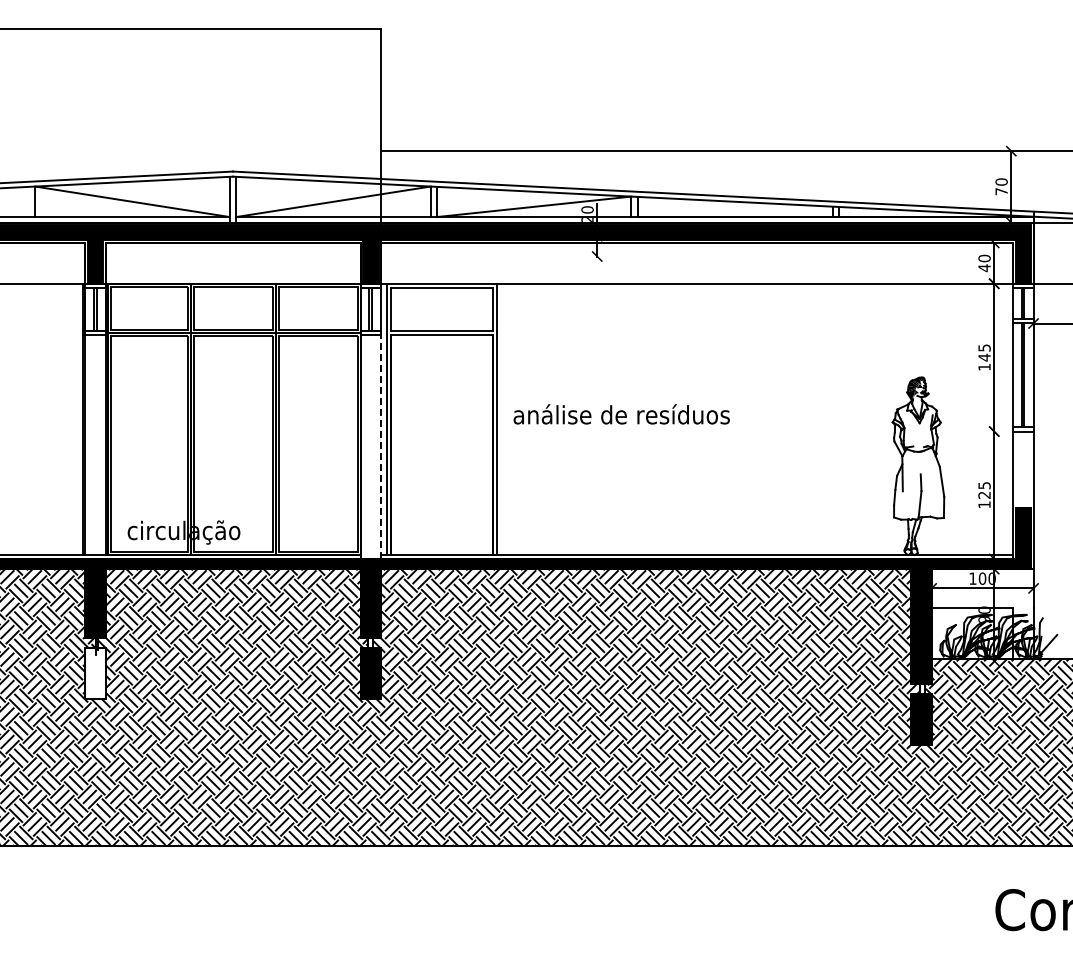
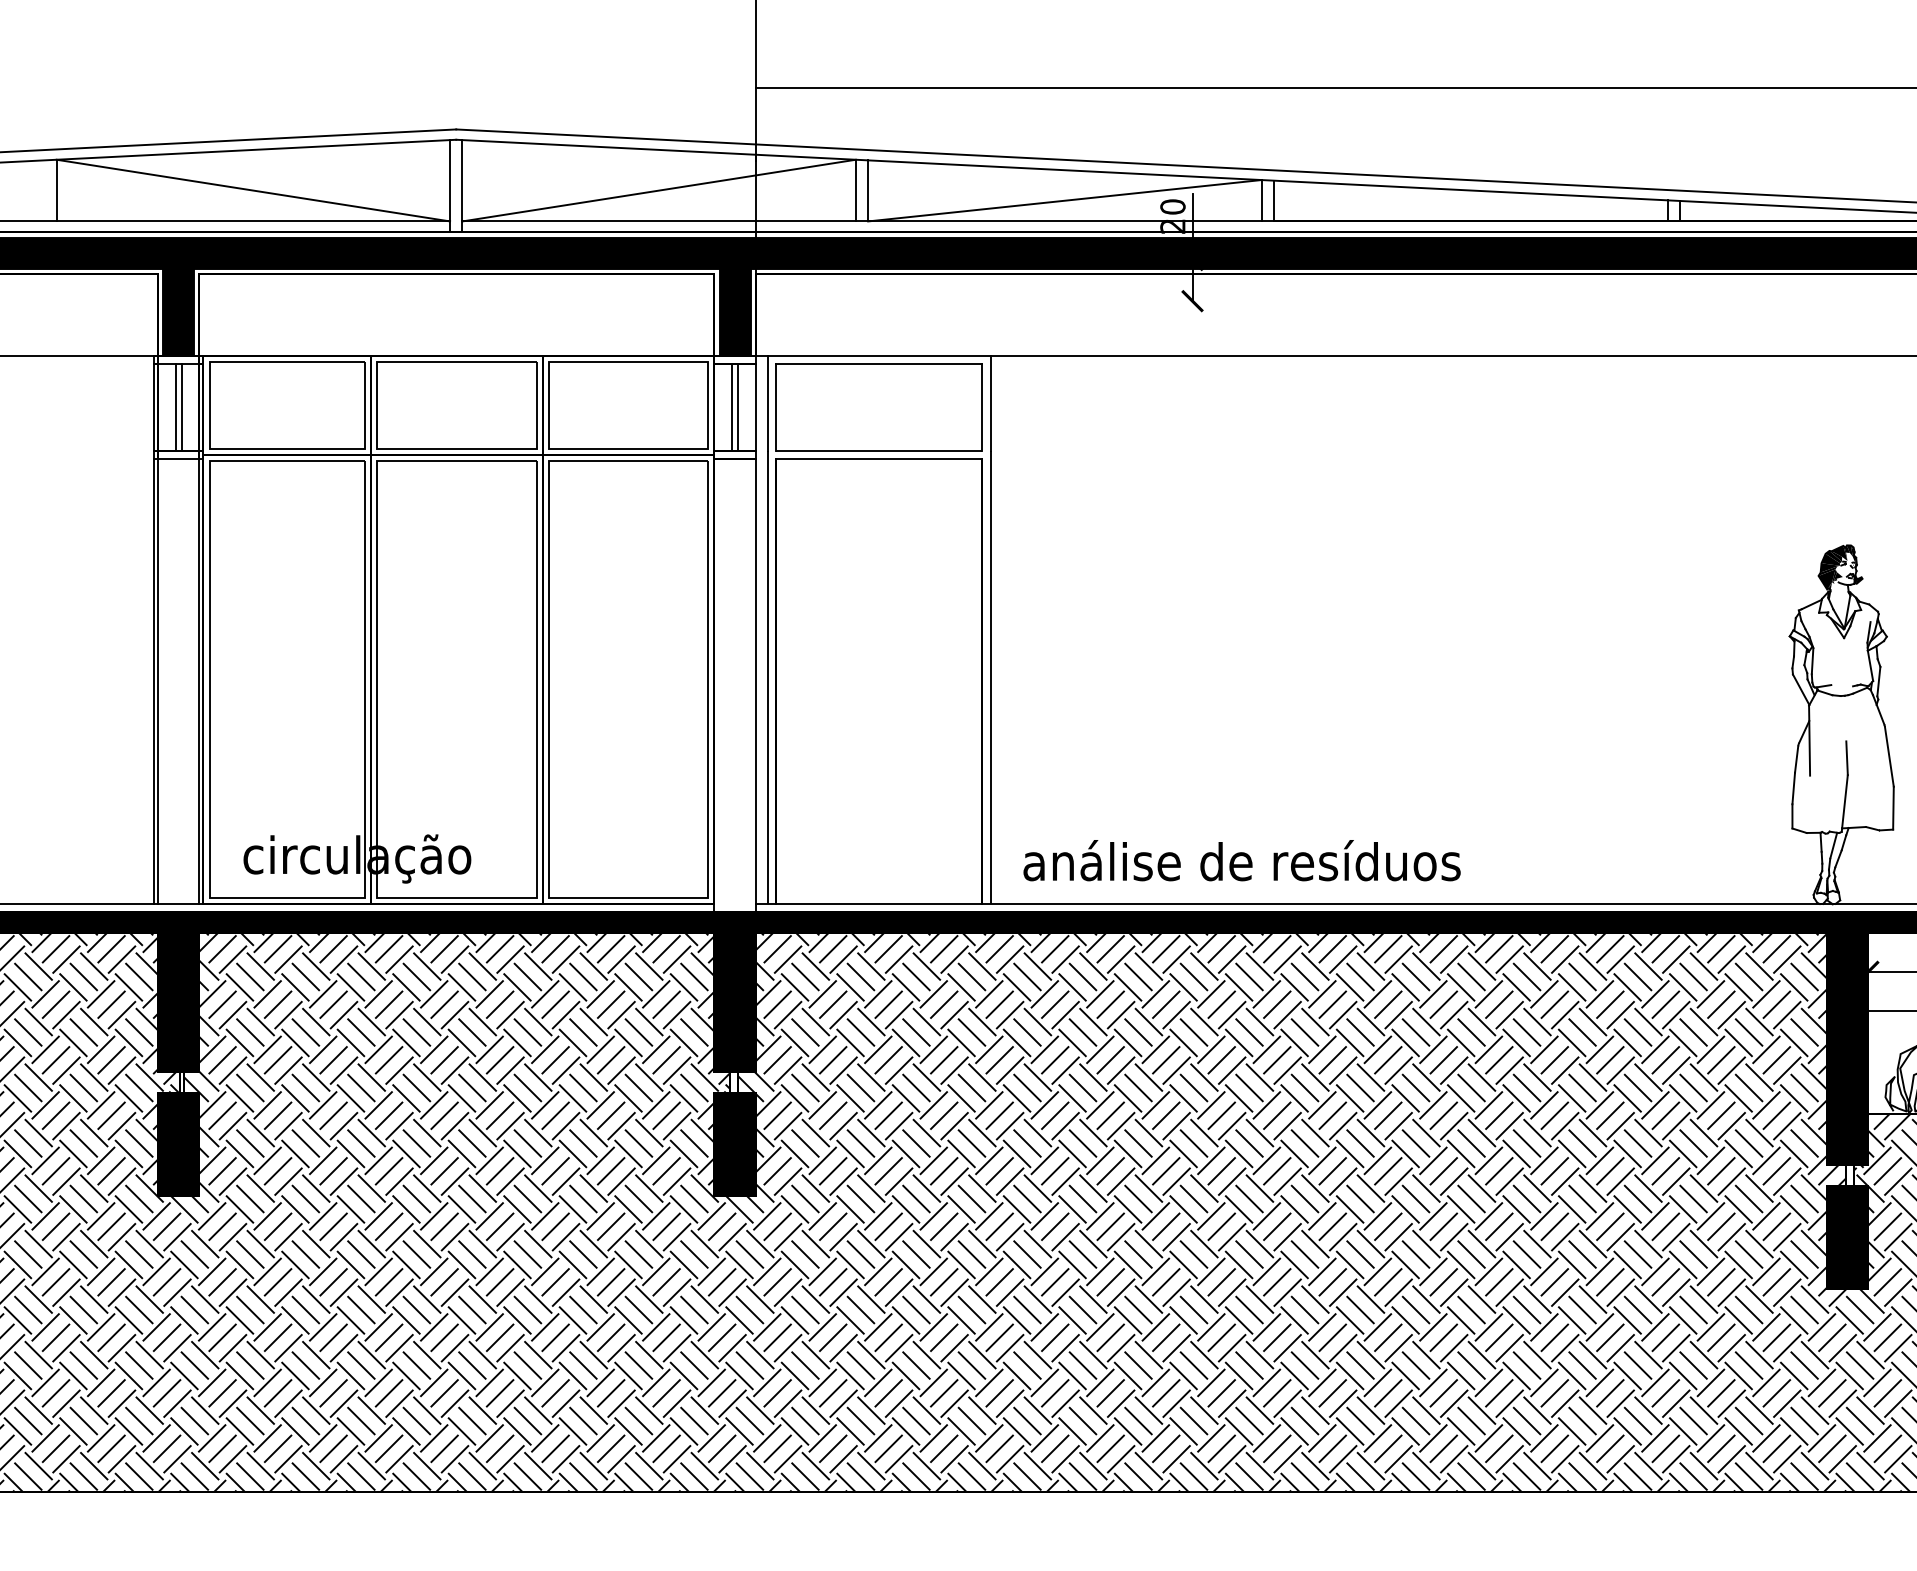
text: (621, 414) -> (1241, 860), moved
line: (381, 446) -> (756, 685), dashed -> solid
fill: (95, 673) -> (178, 1143), added

